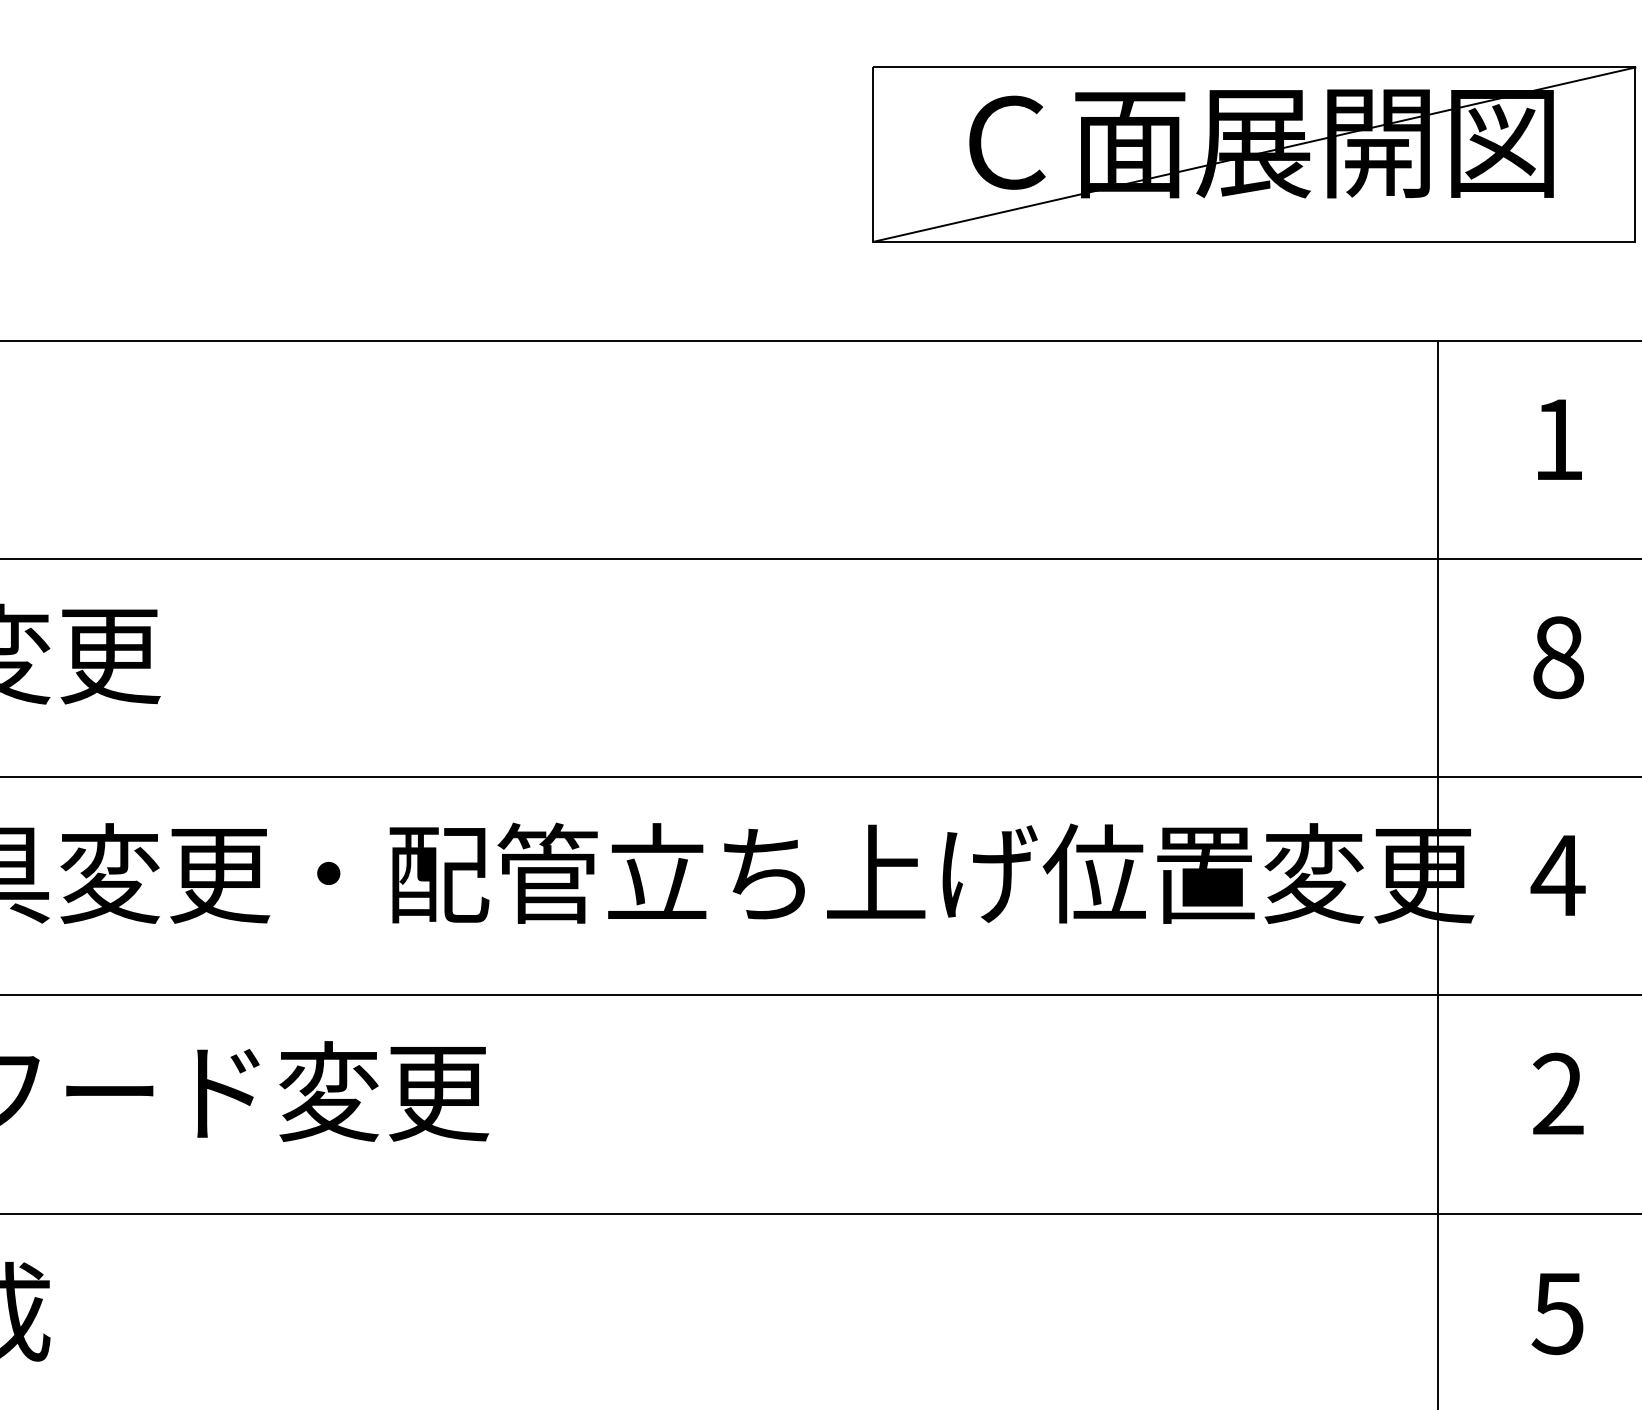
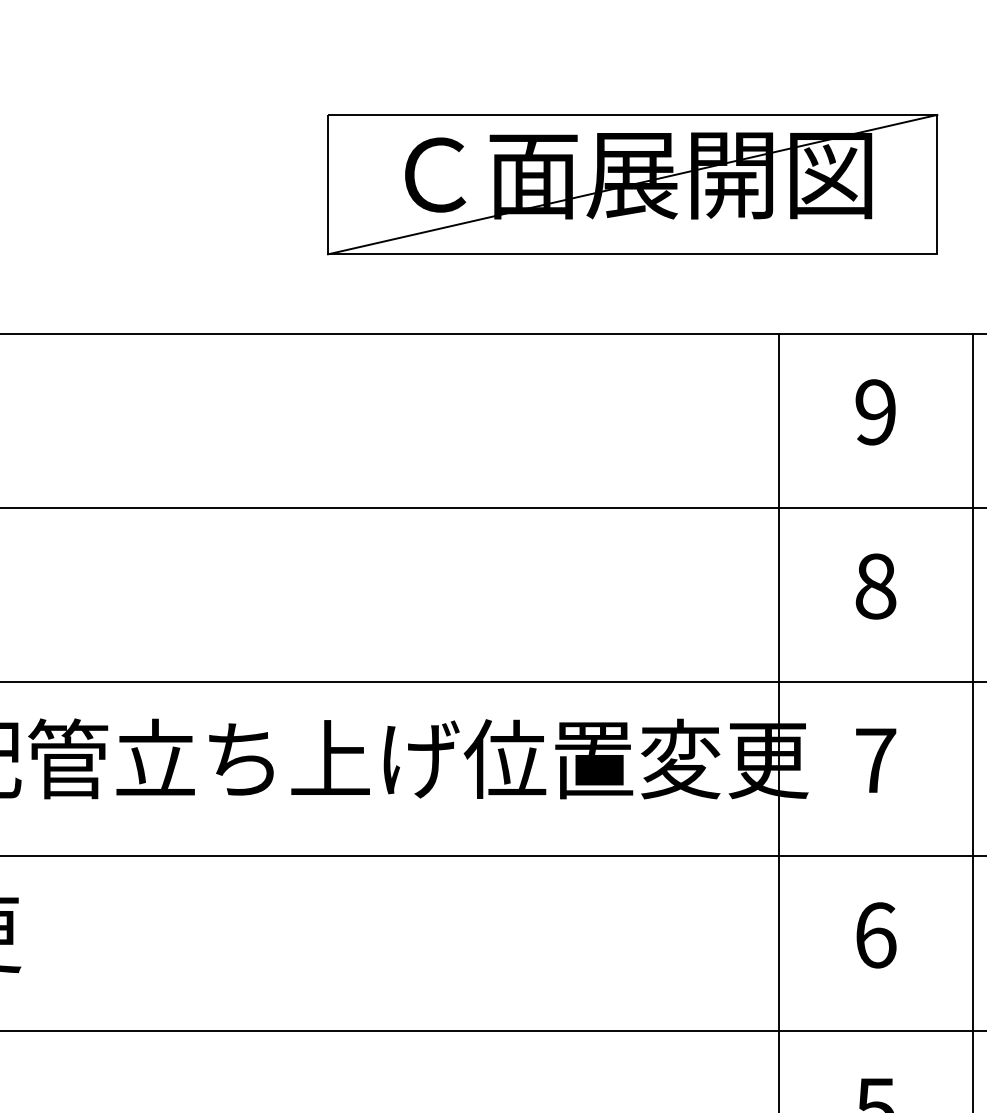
text: (1558, 439) -> (875, 412), 1 -> 9
text: (1557, 875) -> (875, 760), 4 -> 7
text: (1558, 1093) -> (875, 934), 2 -> 6

